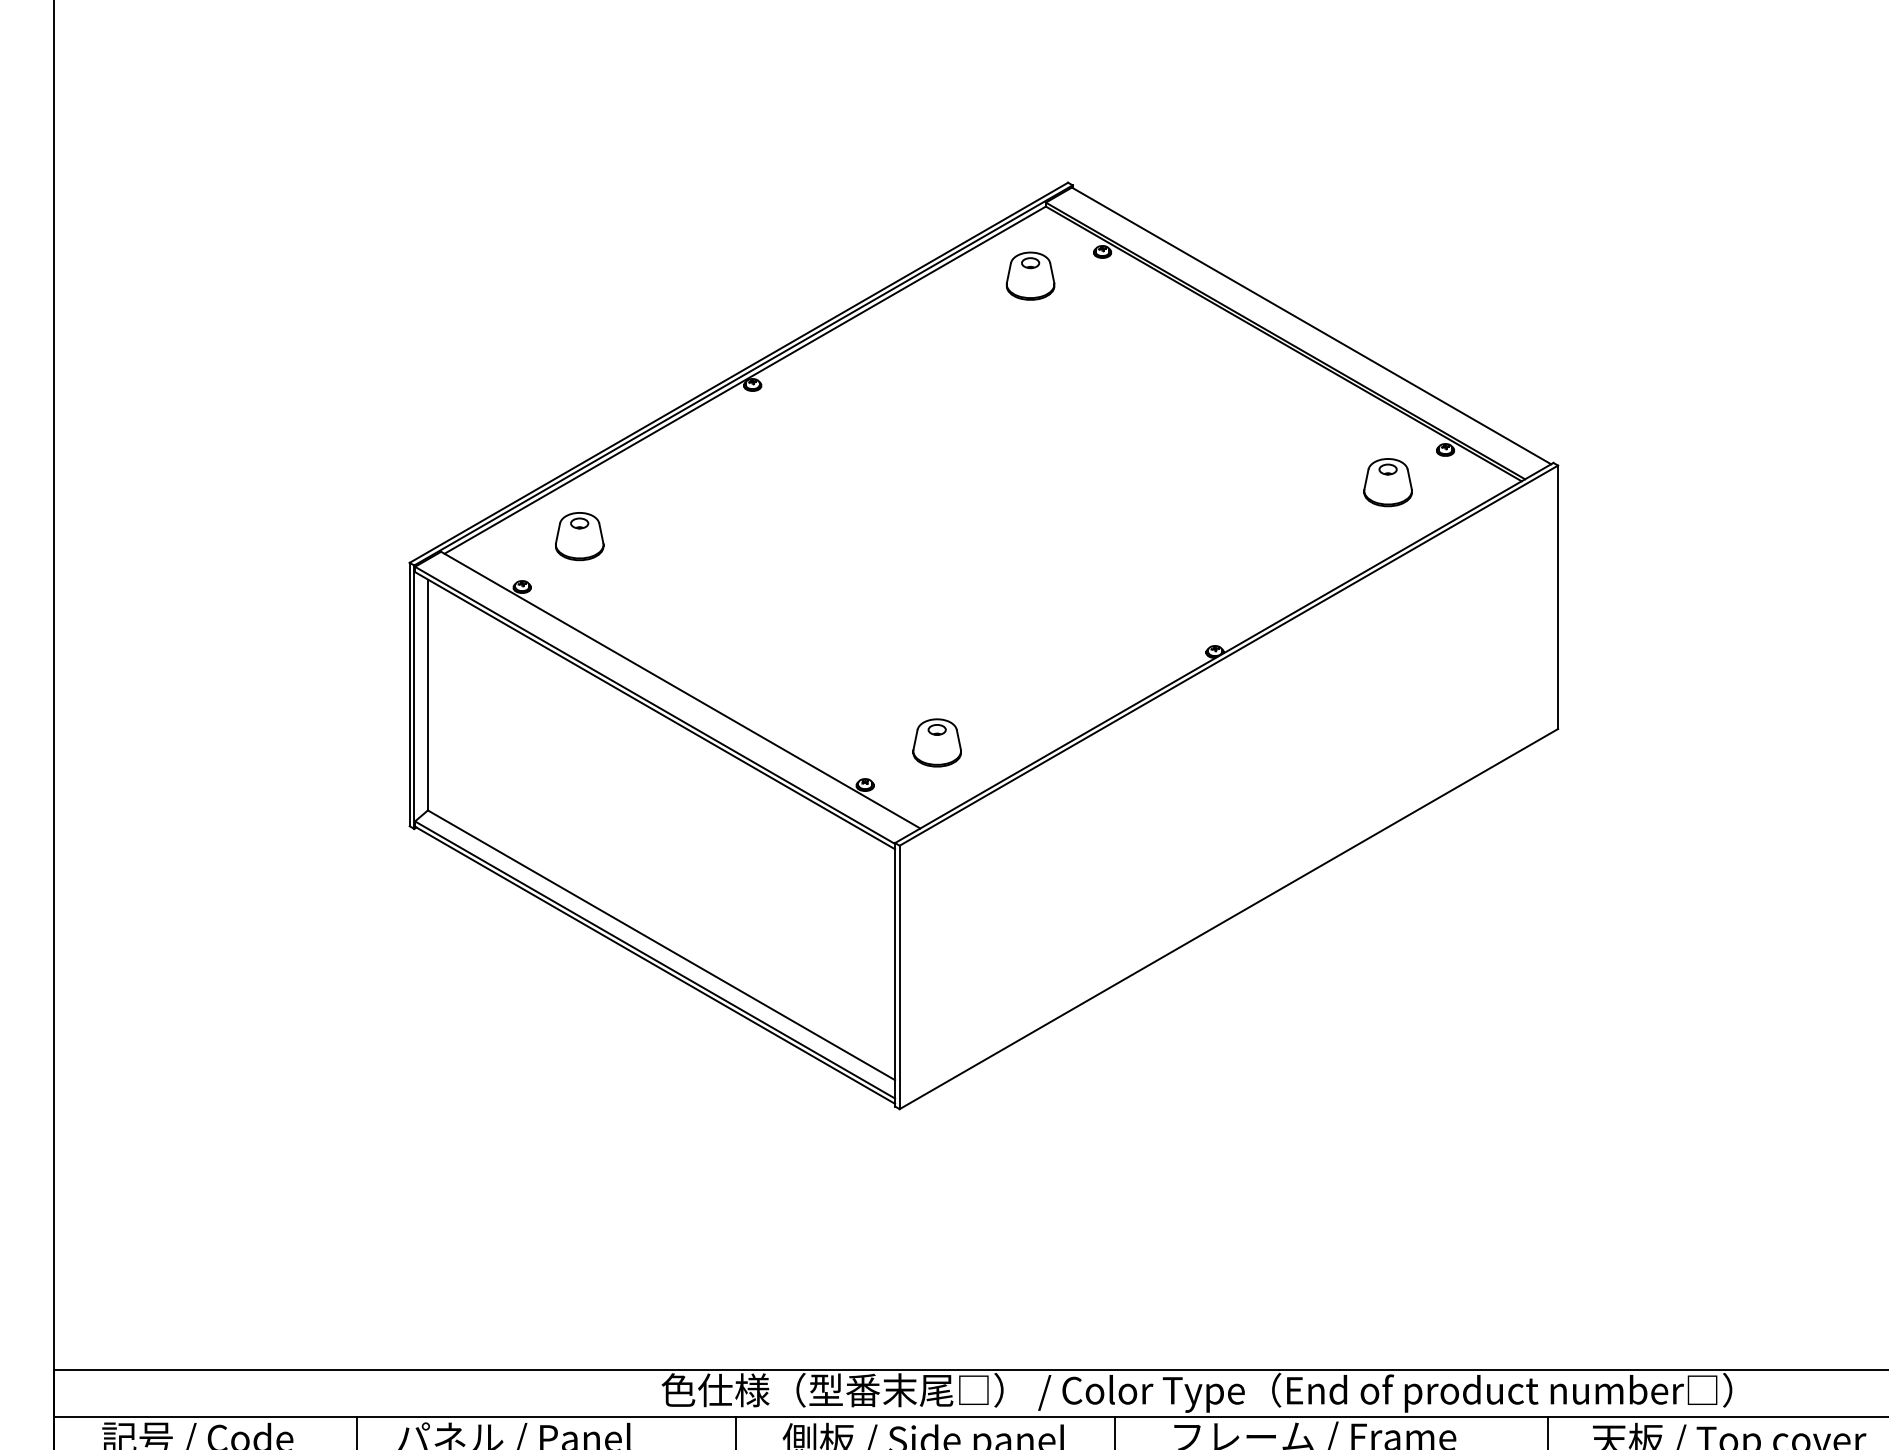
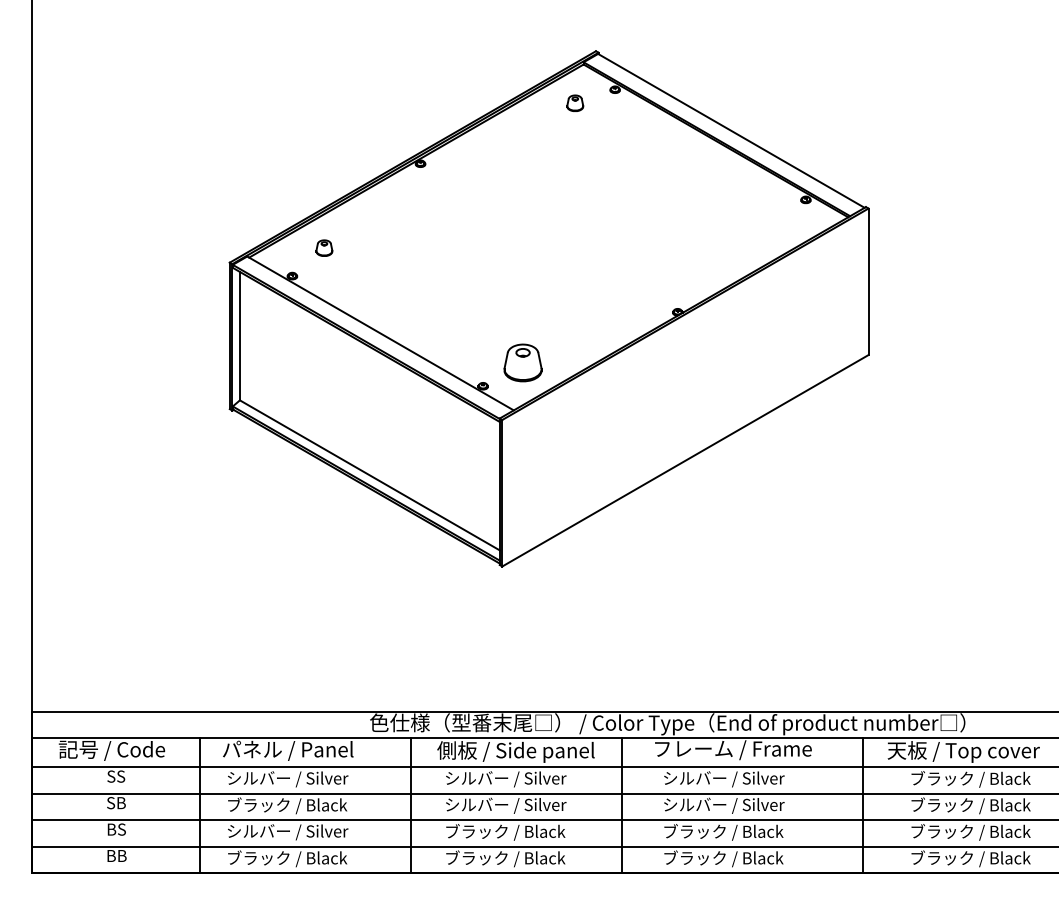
part: (1031, 276) -> (575, 103), size x0.6
part: (1387, 483) -> (773, 218), removed
part: (579, 537) -> (324, 248), size x0.6
part: (937, 742) -> (523, 362), size x1.4

